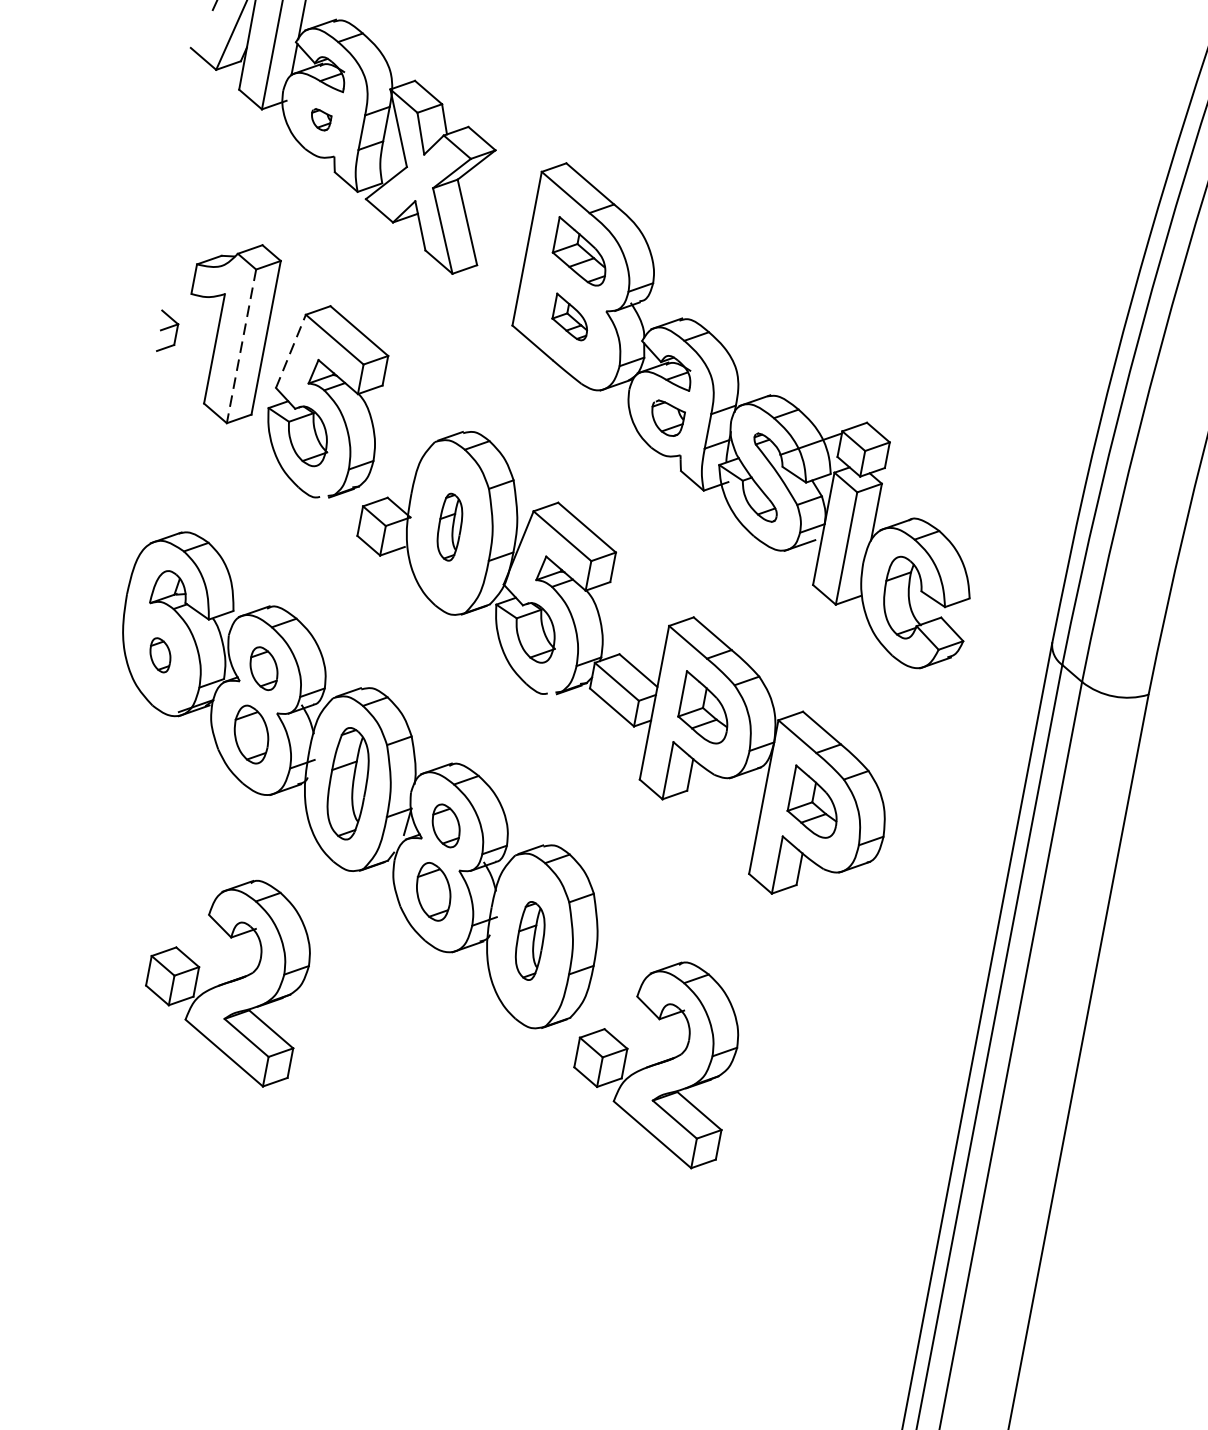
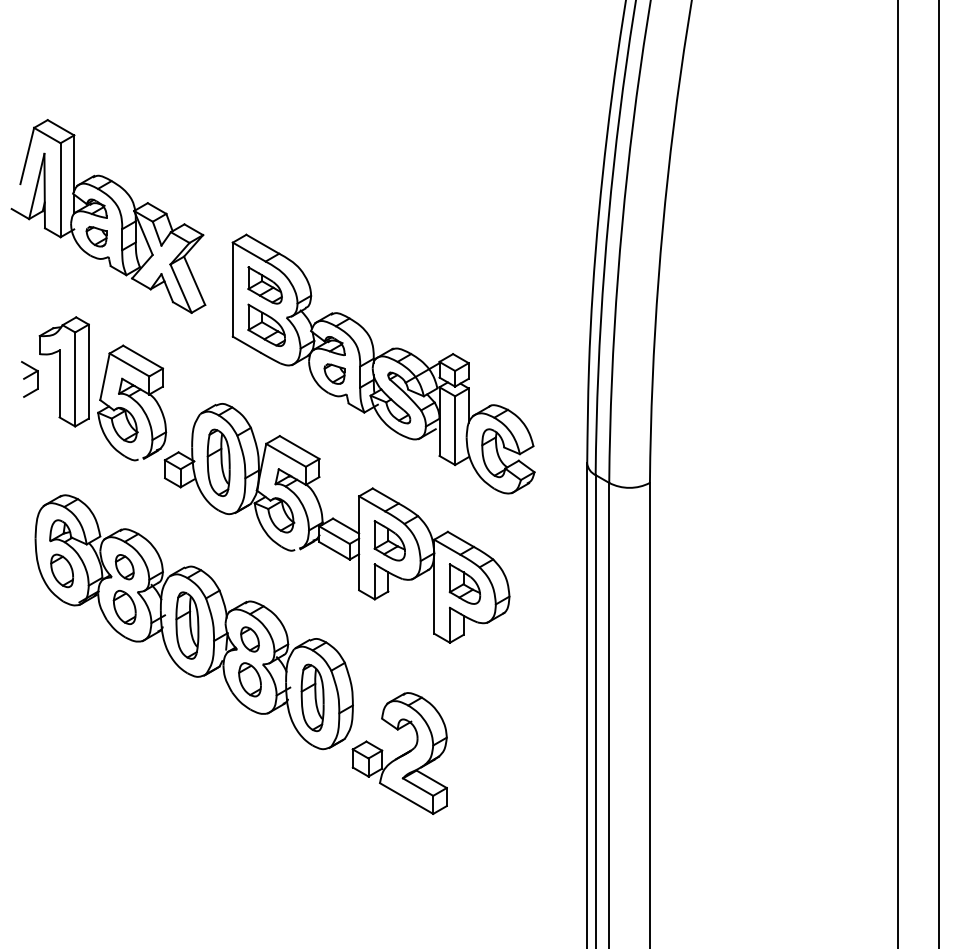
part: (320, 119) -> (96, 236), size x1.67
part: (571, 316) -> (266, 324), size x1.67
part: (166, 332) -> (29, 379), size x1.43
line: (241, 346) -> (75, 379), dashed -> solid
line: (290, 350) -> (104, 376), dashed -> solid
part: (449, 526) -> (218, 462), size x1.67
part: (159, 654) -> (61, 570), size x1.67
part: (530, 940) -> (312, 697), size x1.43
part: (226, 977) -> (137, 753), removed

